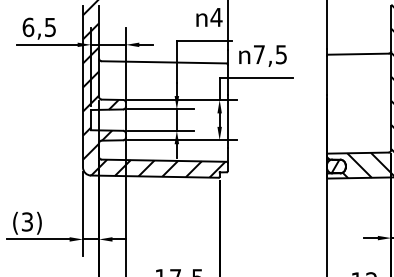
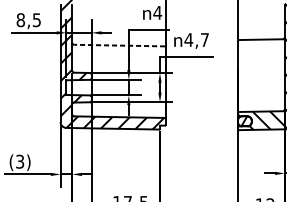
text: (28, 26) -> (20, 19), 6,5 -> 8,5
text: (269, 54) -> (196, 39), 7,5 -> 4,7
line: (163, 62) -> (119, 45), solid -> dashed

